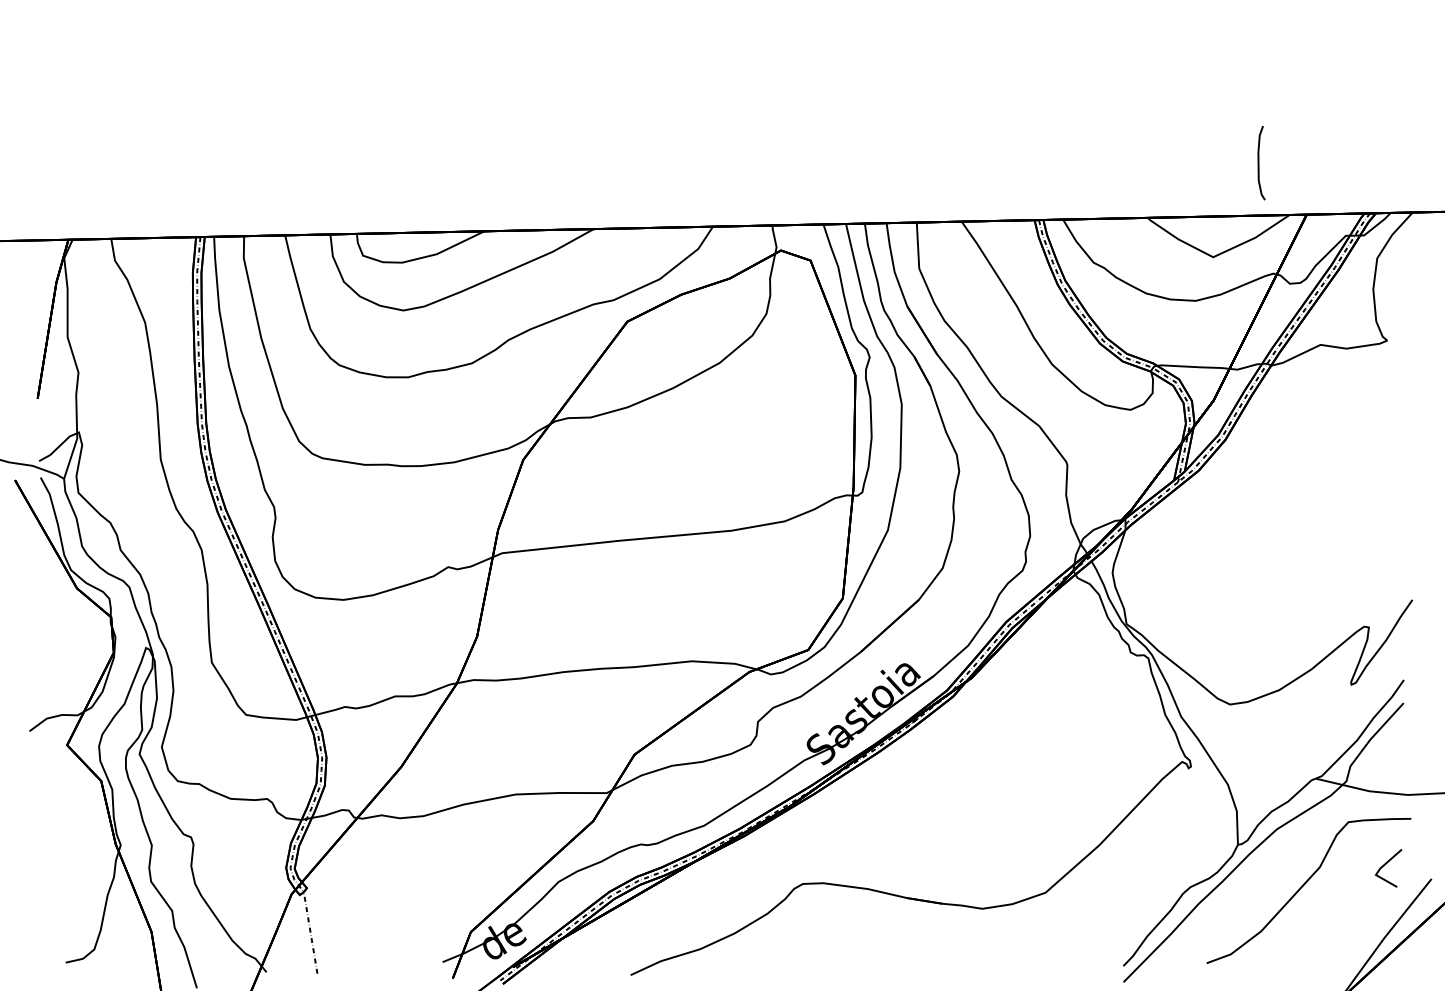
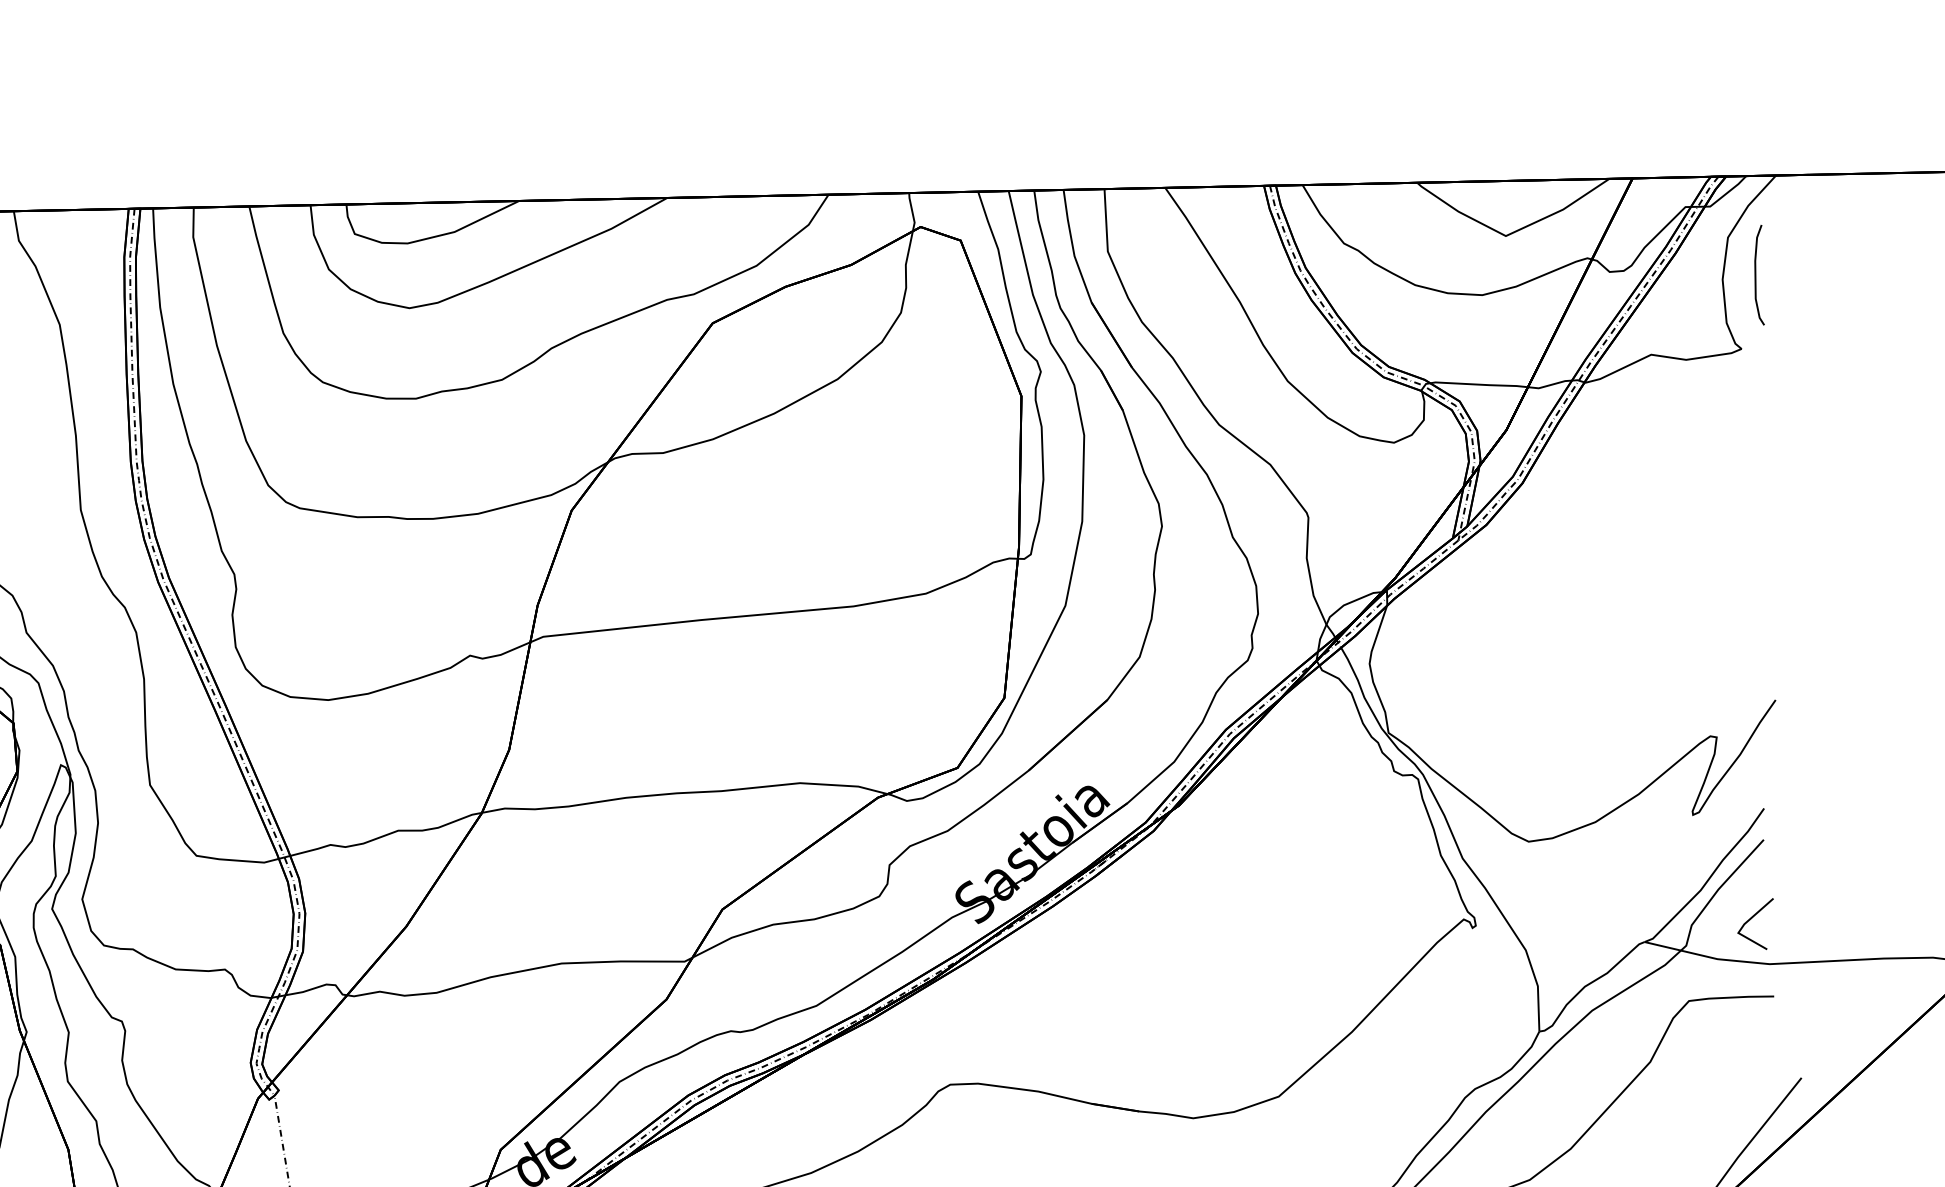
curve: (1259, 162) -> (1756, 274), moved
line: (1385, 865) -> (1751, 920), moved

